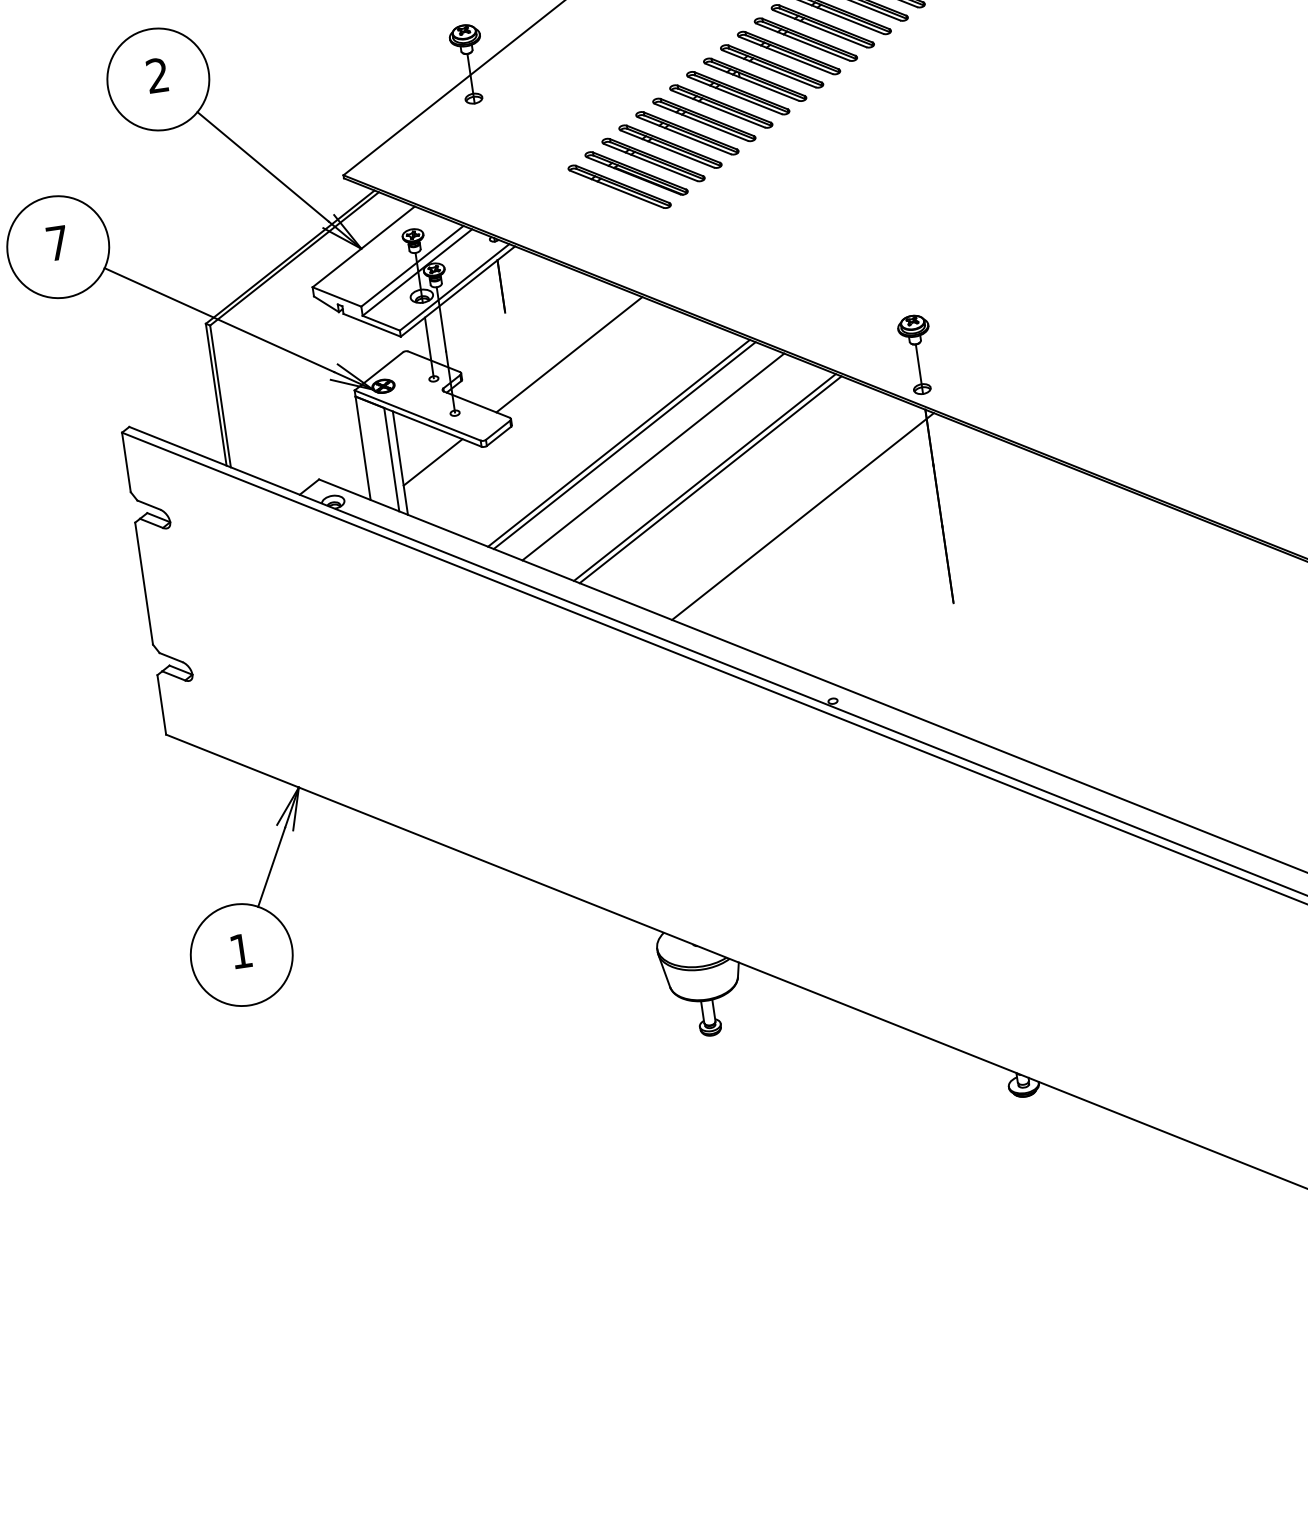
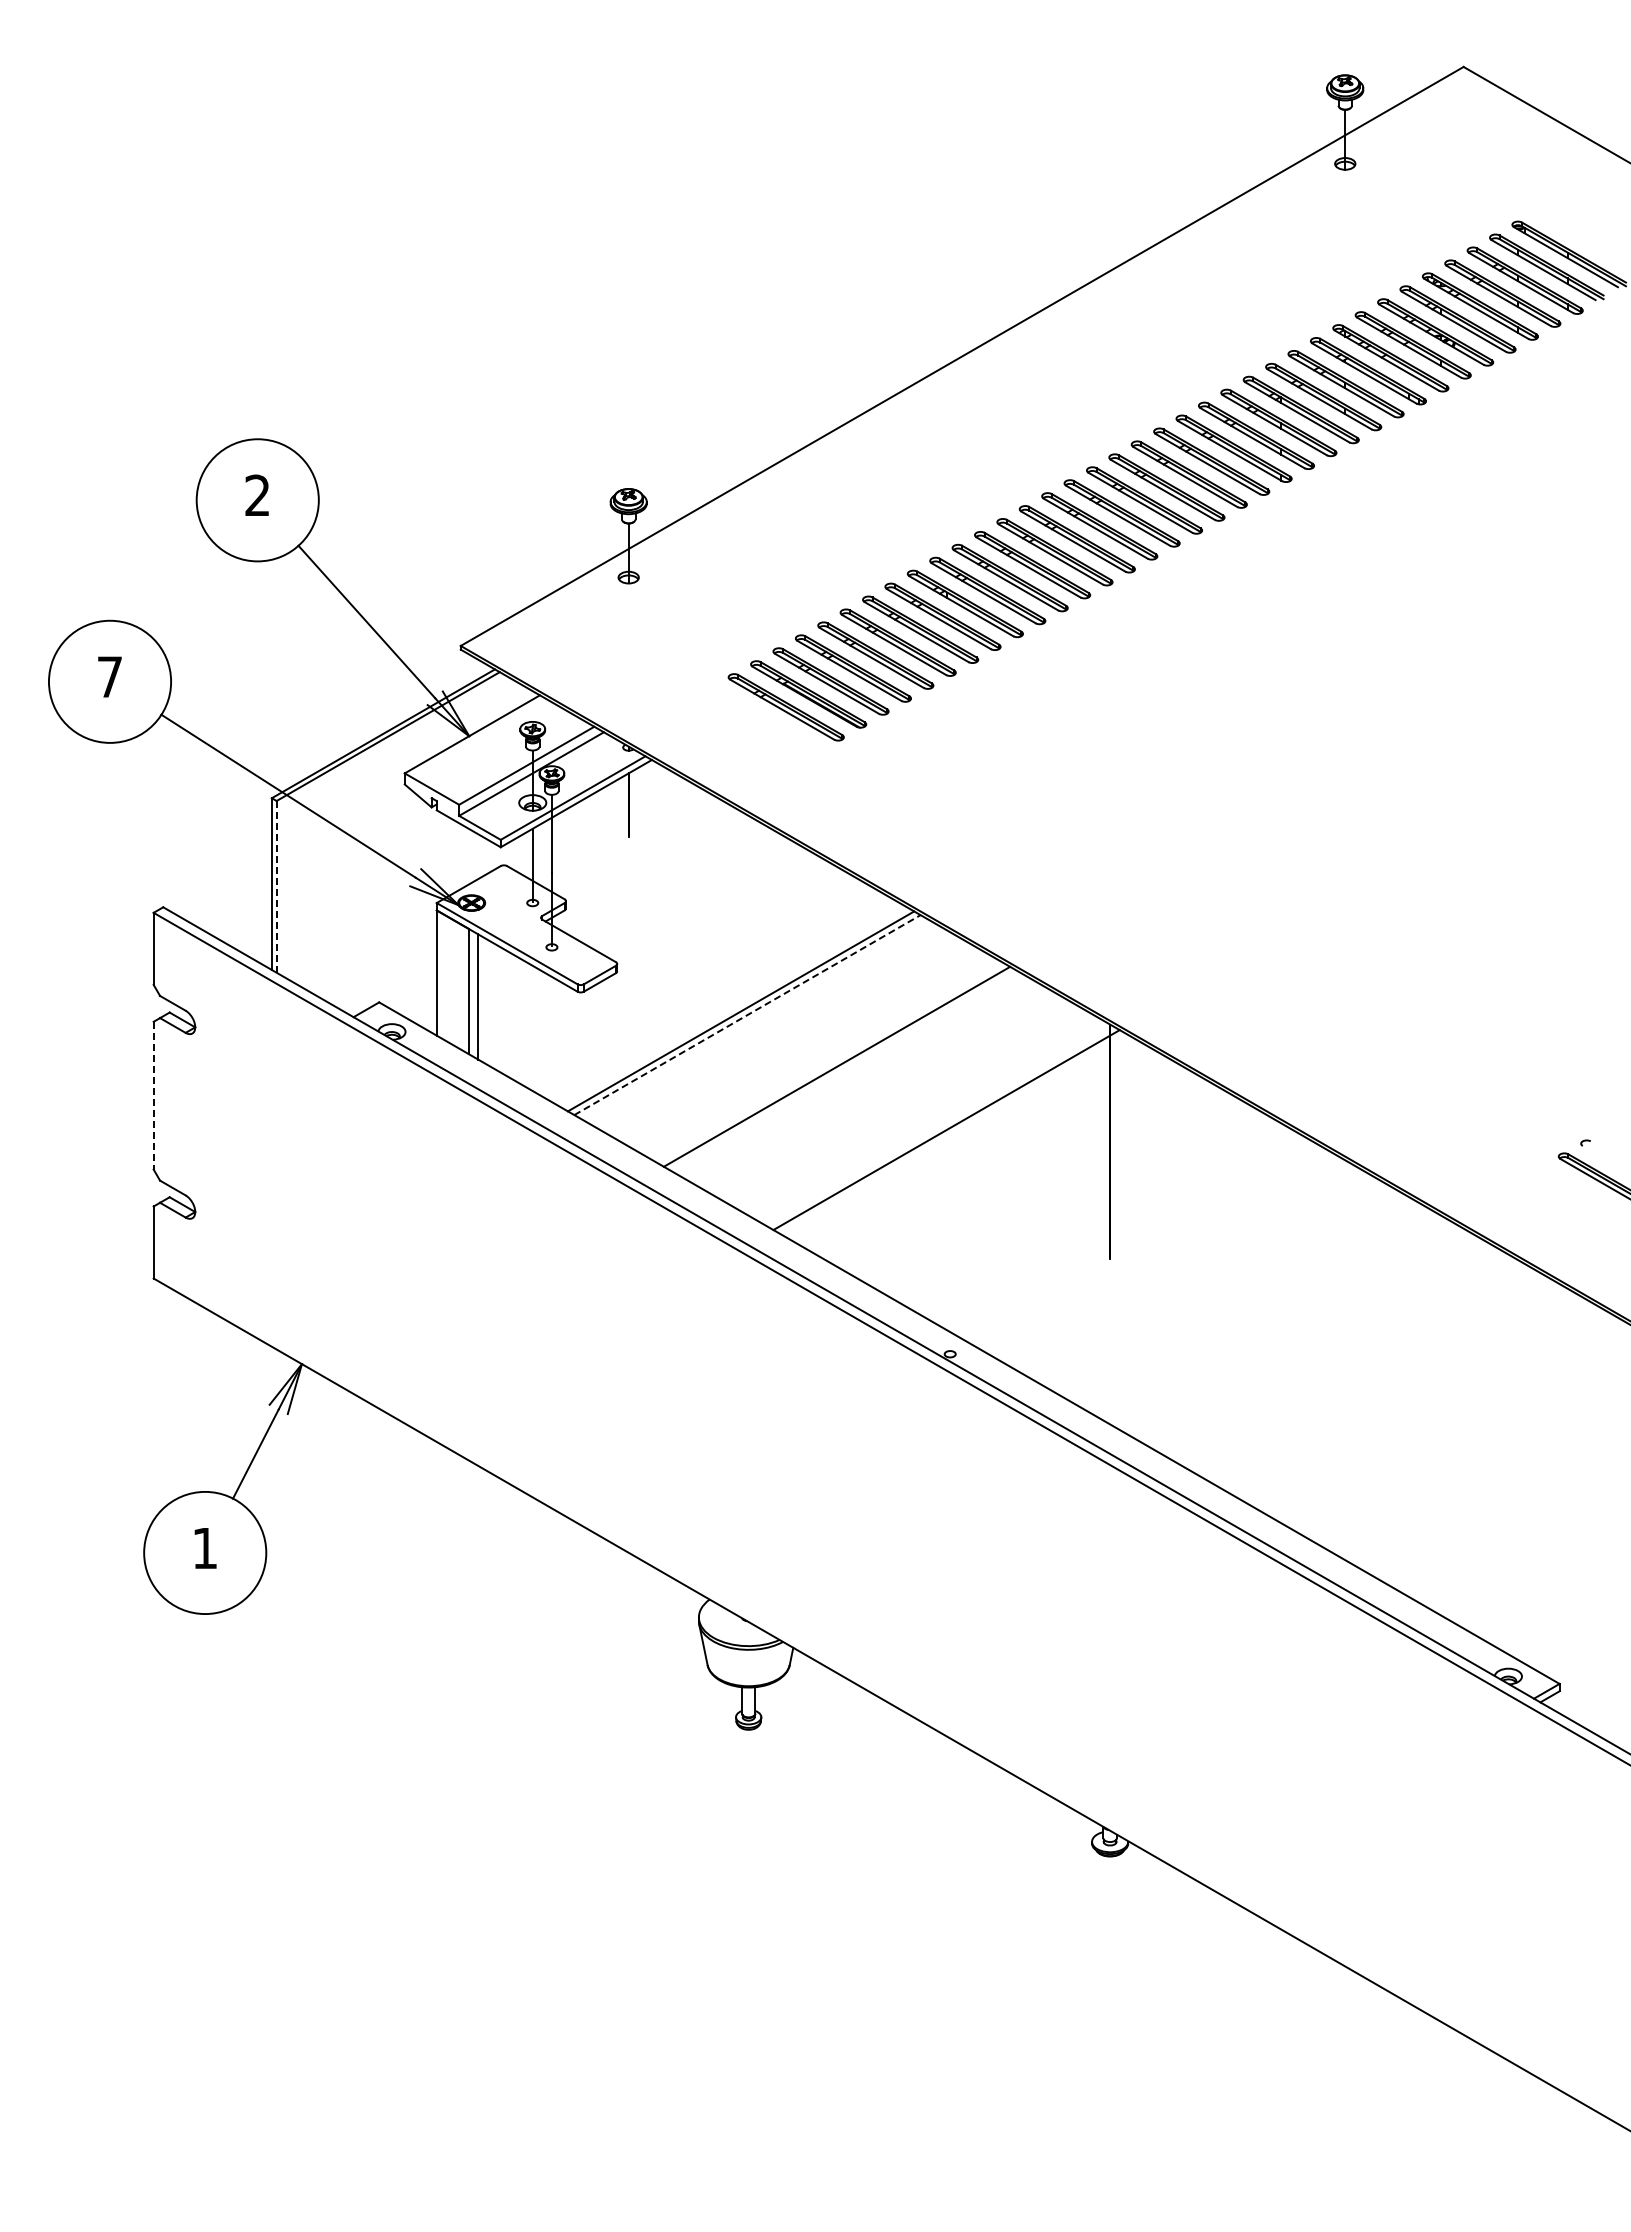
line: (569, 354) -> (697, 897), removed
part: (917, 355) -> (1110, 958), removed
line: (220, 396) -> (276, 886), solid -> dashed
line: (624, 445) -> (747, 1015), solid -> dashed
line: (653, 456) -> (779, 1033), removed
line: (433, 462) -> (517, 1001), removed
line: (710, 479) -> (843, 1070), removed
line: (143, 583) -> (153, 1095), solid -> dashed

